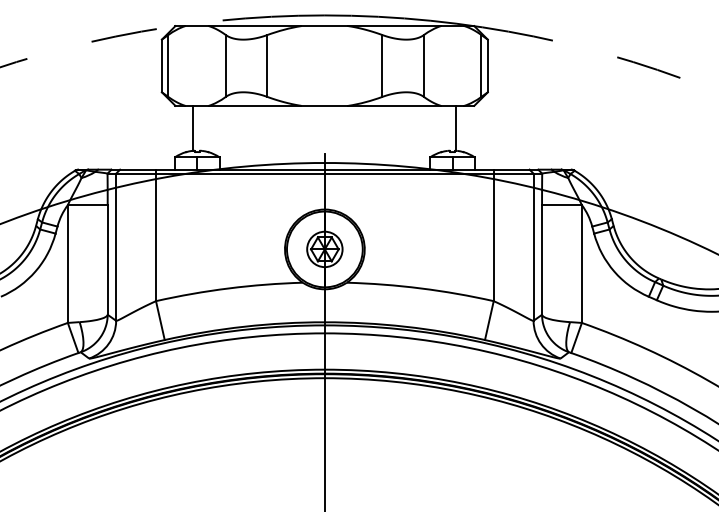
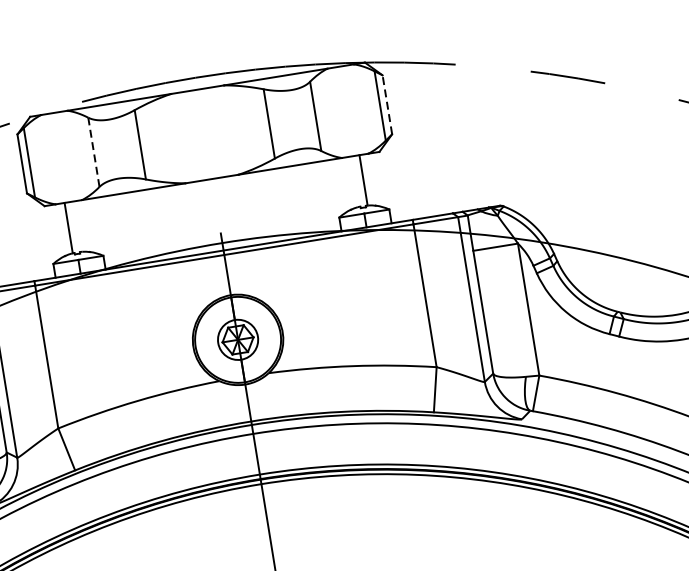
line: (225, 65) -> (93, 151), solid -> dashed
line: (487, 65) -> (386, 104), solid -> dashed

